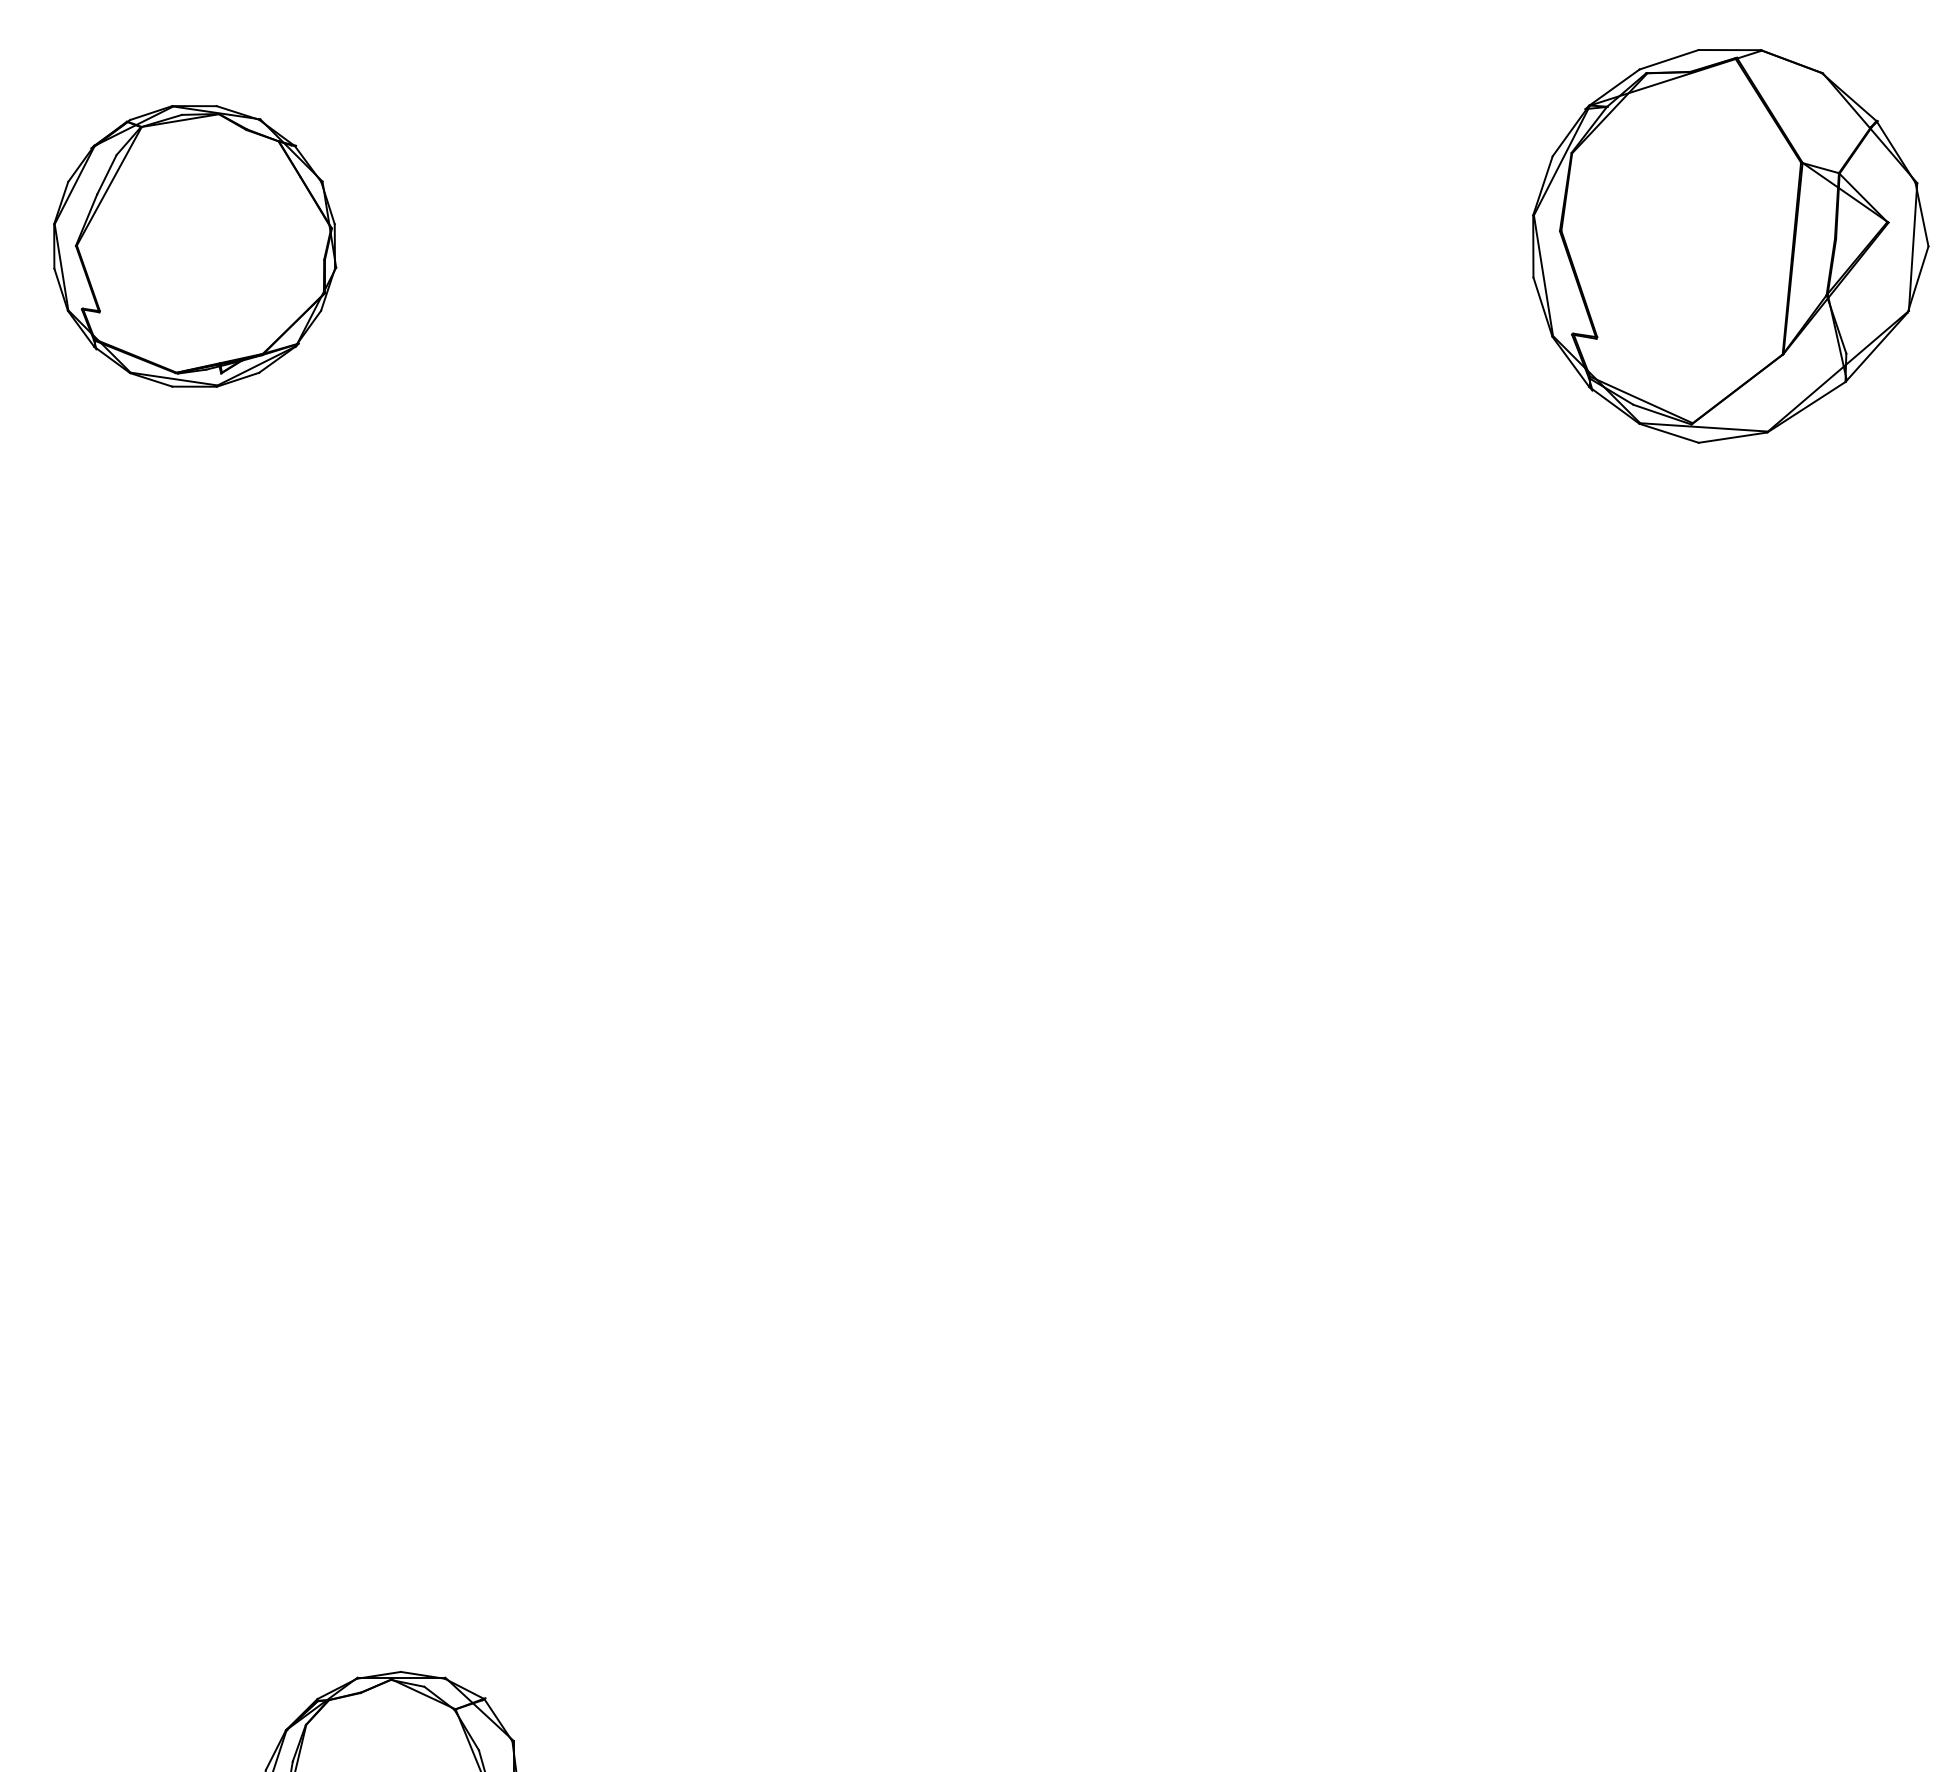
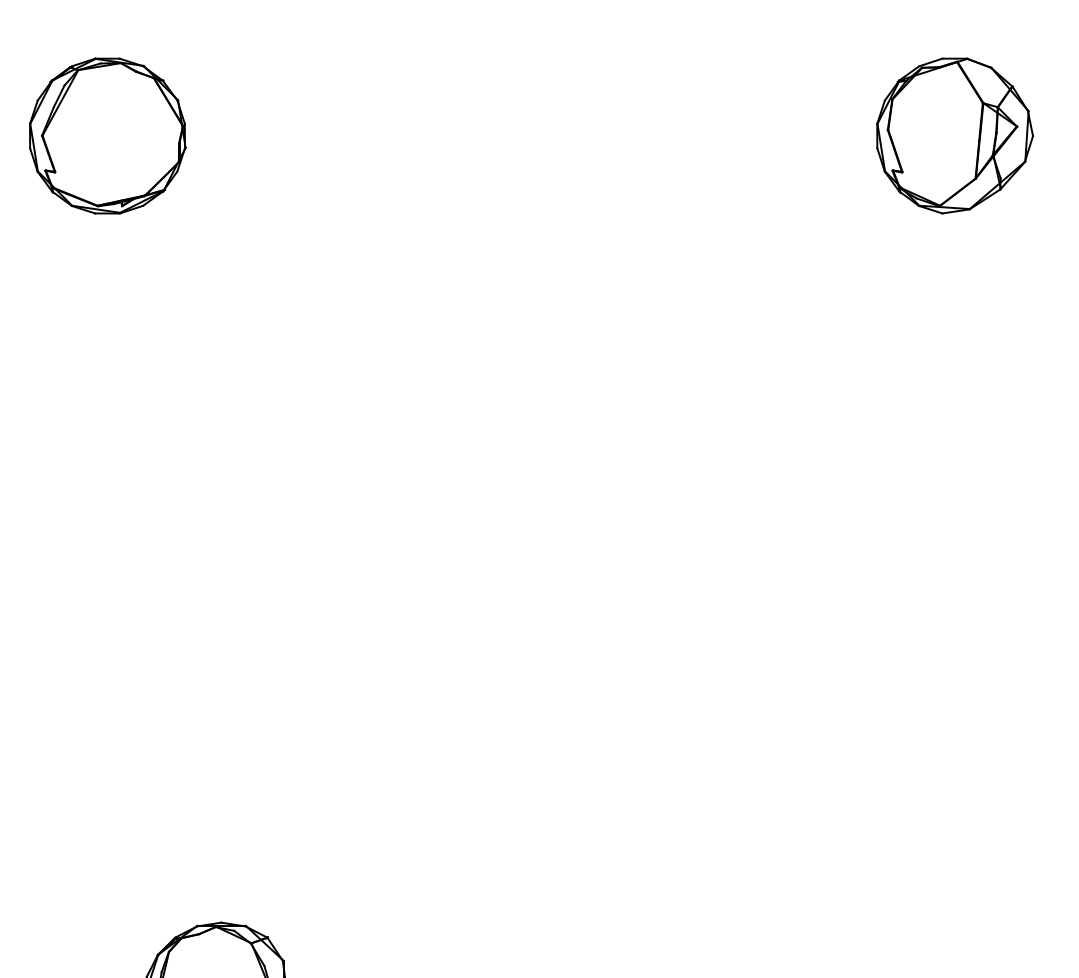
part: (1729, 245) -> (954, 135), size x0.71

